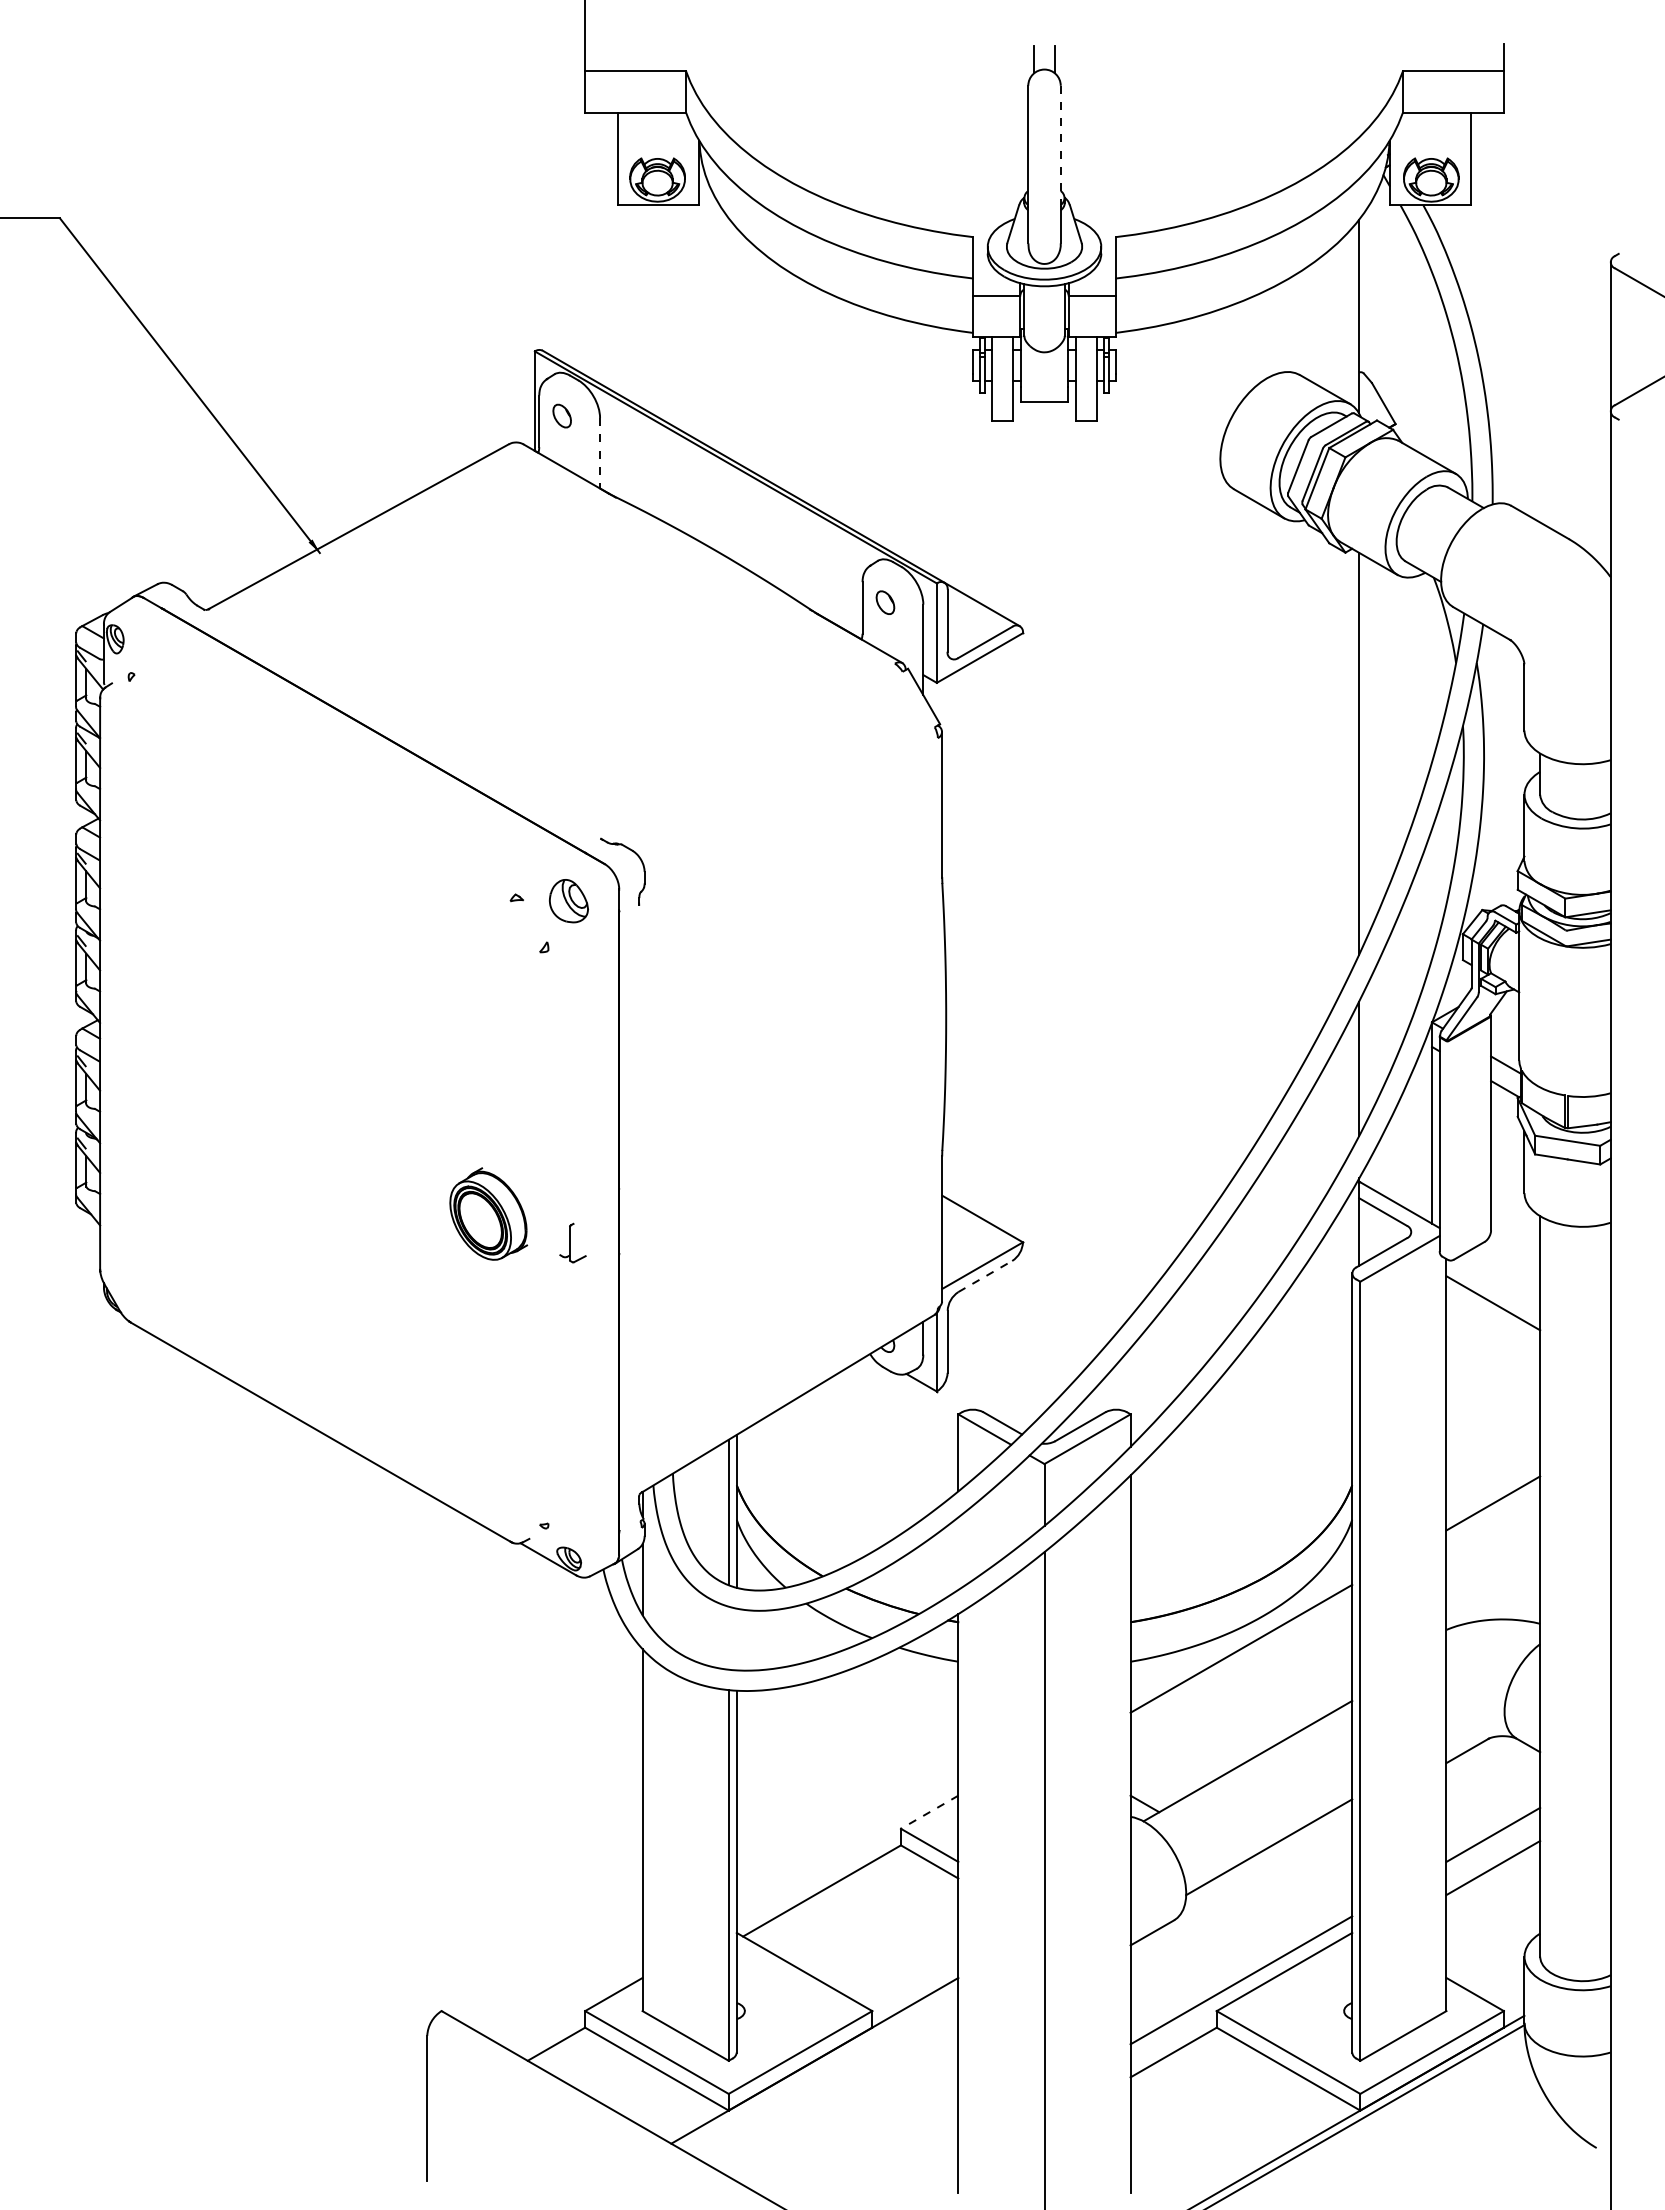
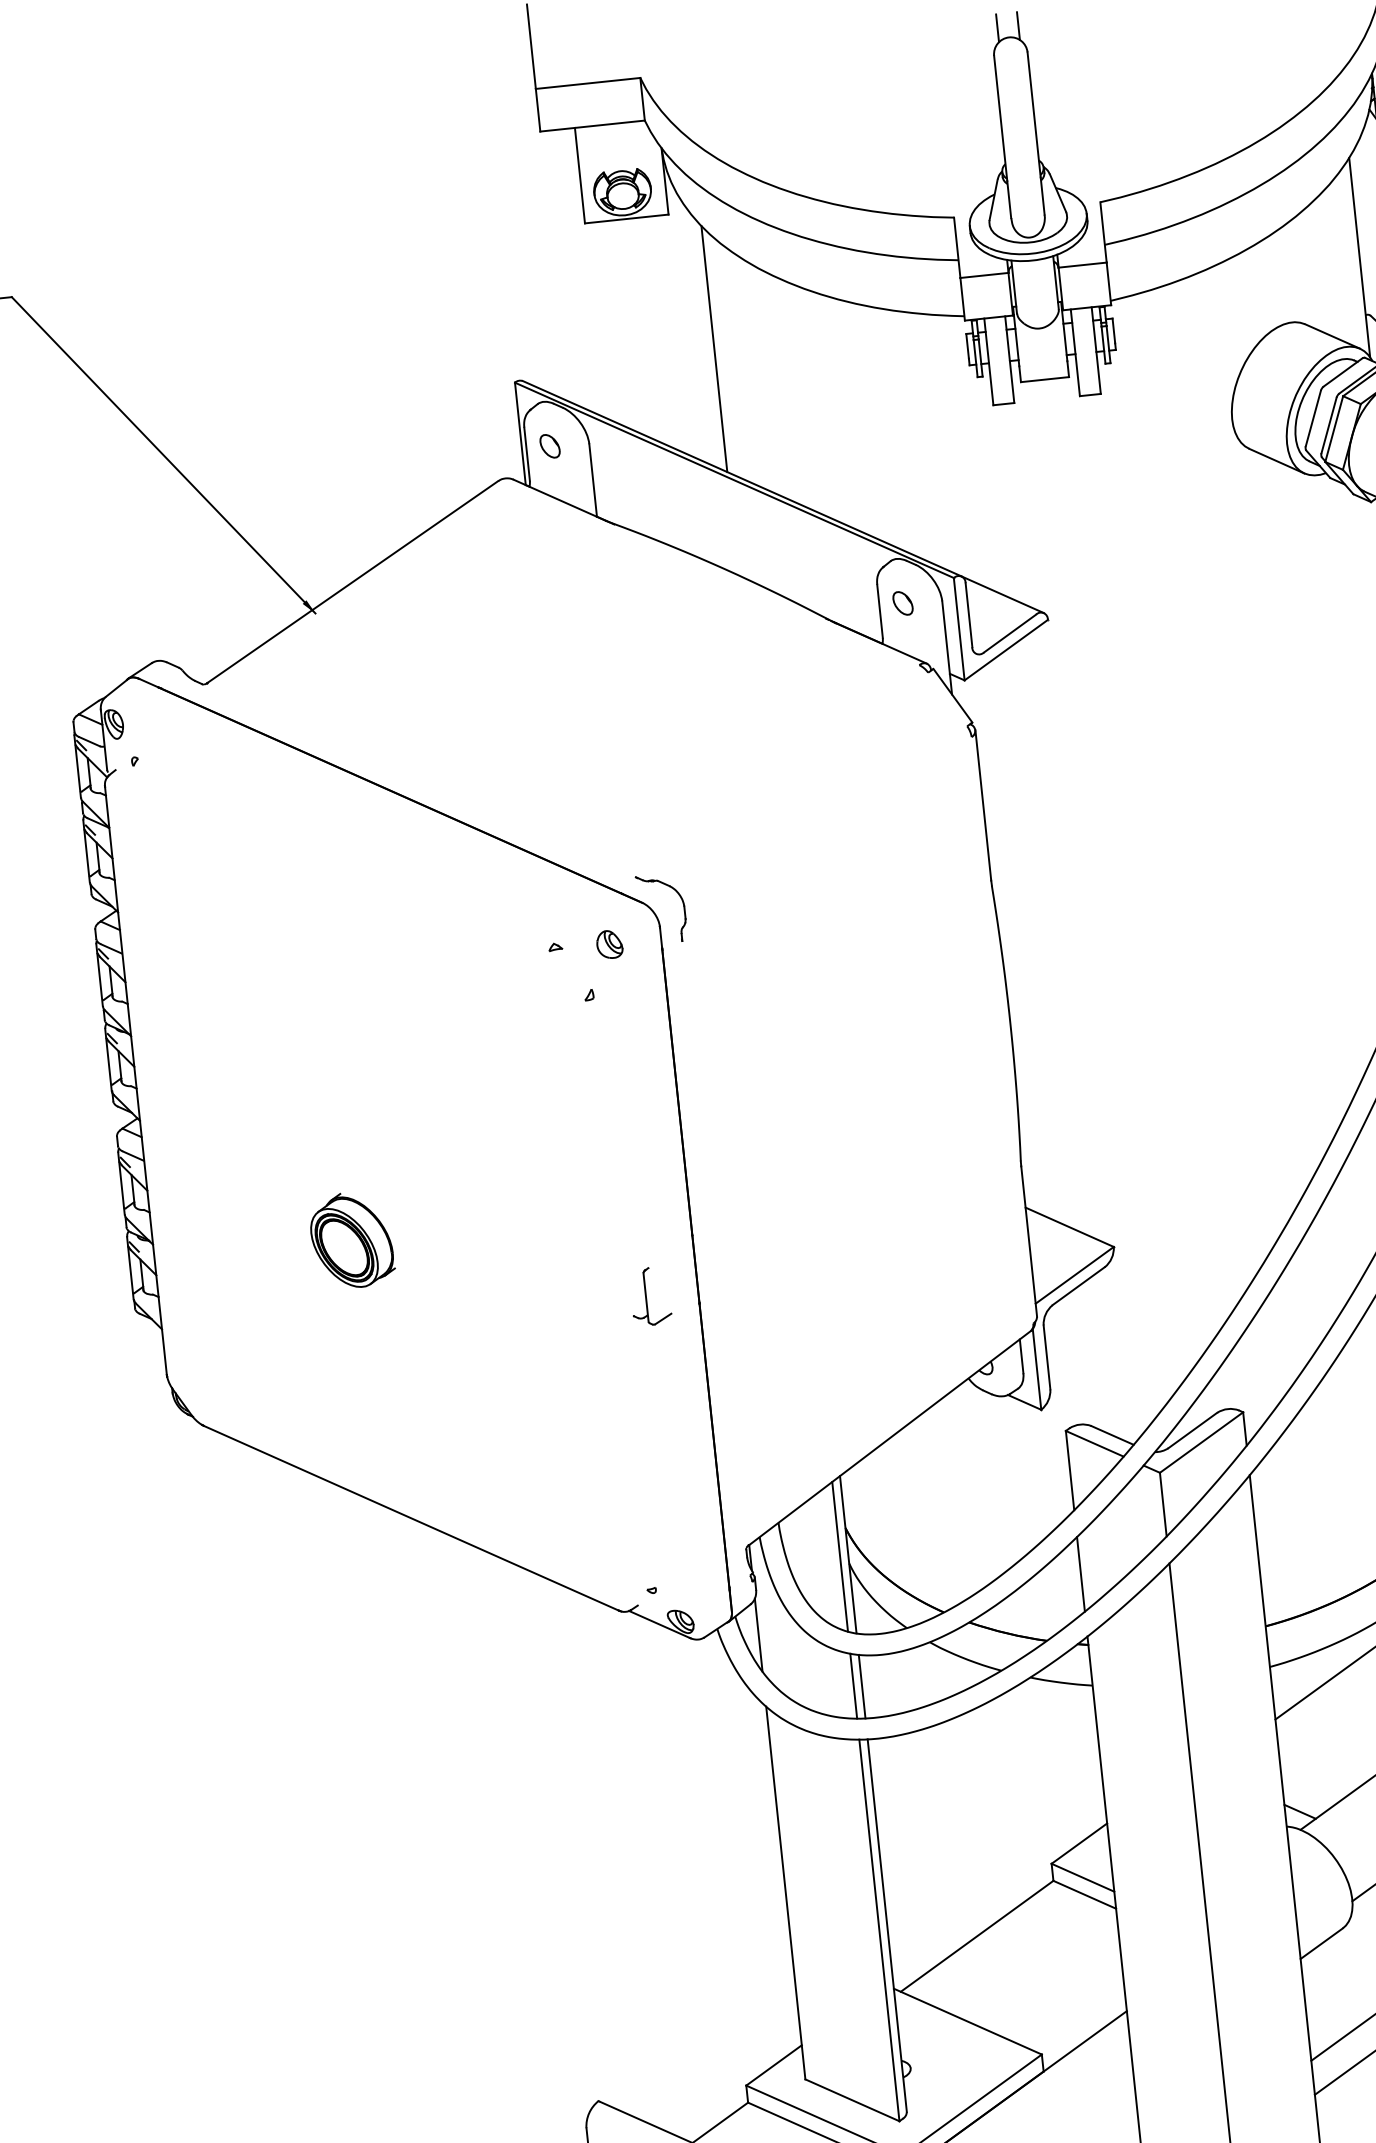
line: (1060, 146) -> (1033, 114), dashed -> solid
line: (729, 338) -> (713, 348), added
line: (600, 453) -> (593, 480), dashed -> solid
part: (569, 900) -> (610, 944), size x0.62
part: (488, 1213) -> (351, 1239), moved
part: (572, 1242) -> (650, 1295), size x1.43
line: (985, 1276) -> (1078, 1286), dashed -> solid
line: (958, 1553) -> (1081, 1574), added
line: (728, 1637) -> (853, 1685), added
line: (736, 1639) -> (861, 1686), added
line: (929, 1812) -> (1079, 1843), dashed -> solid

